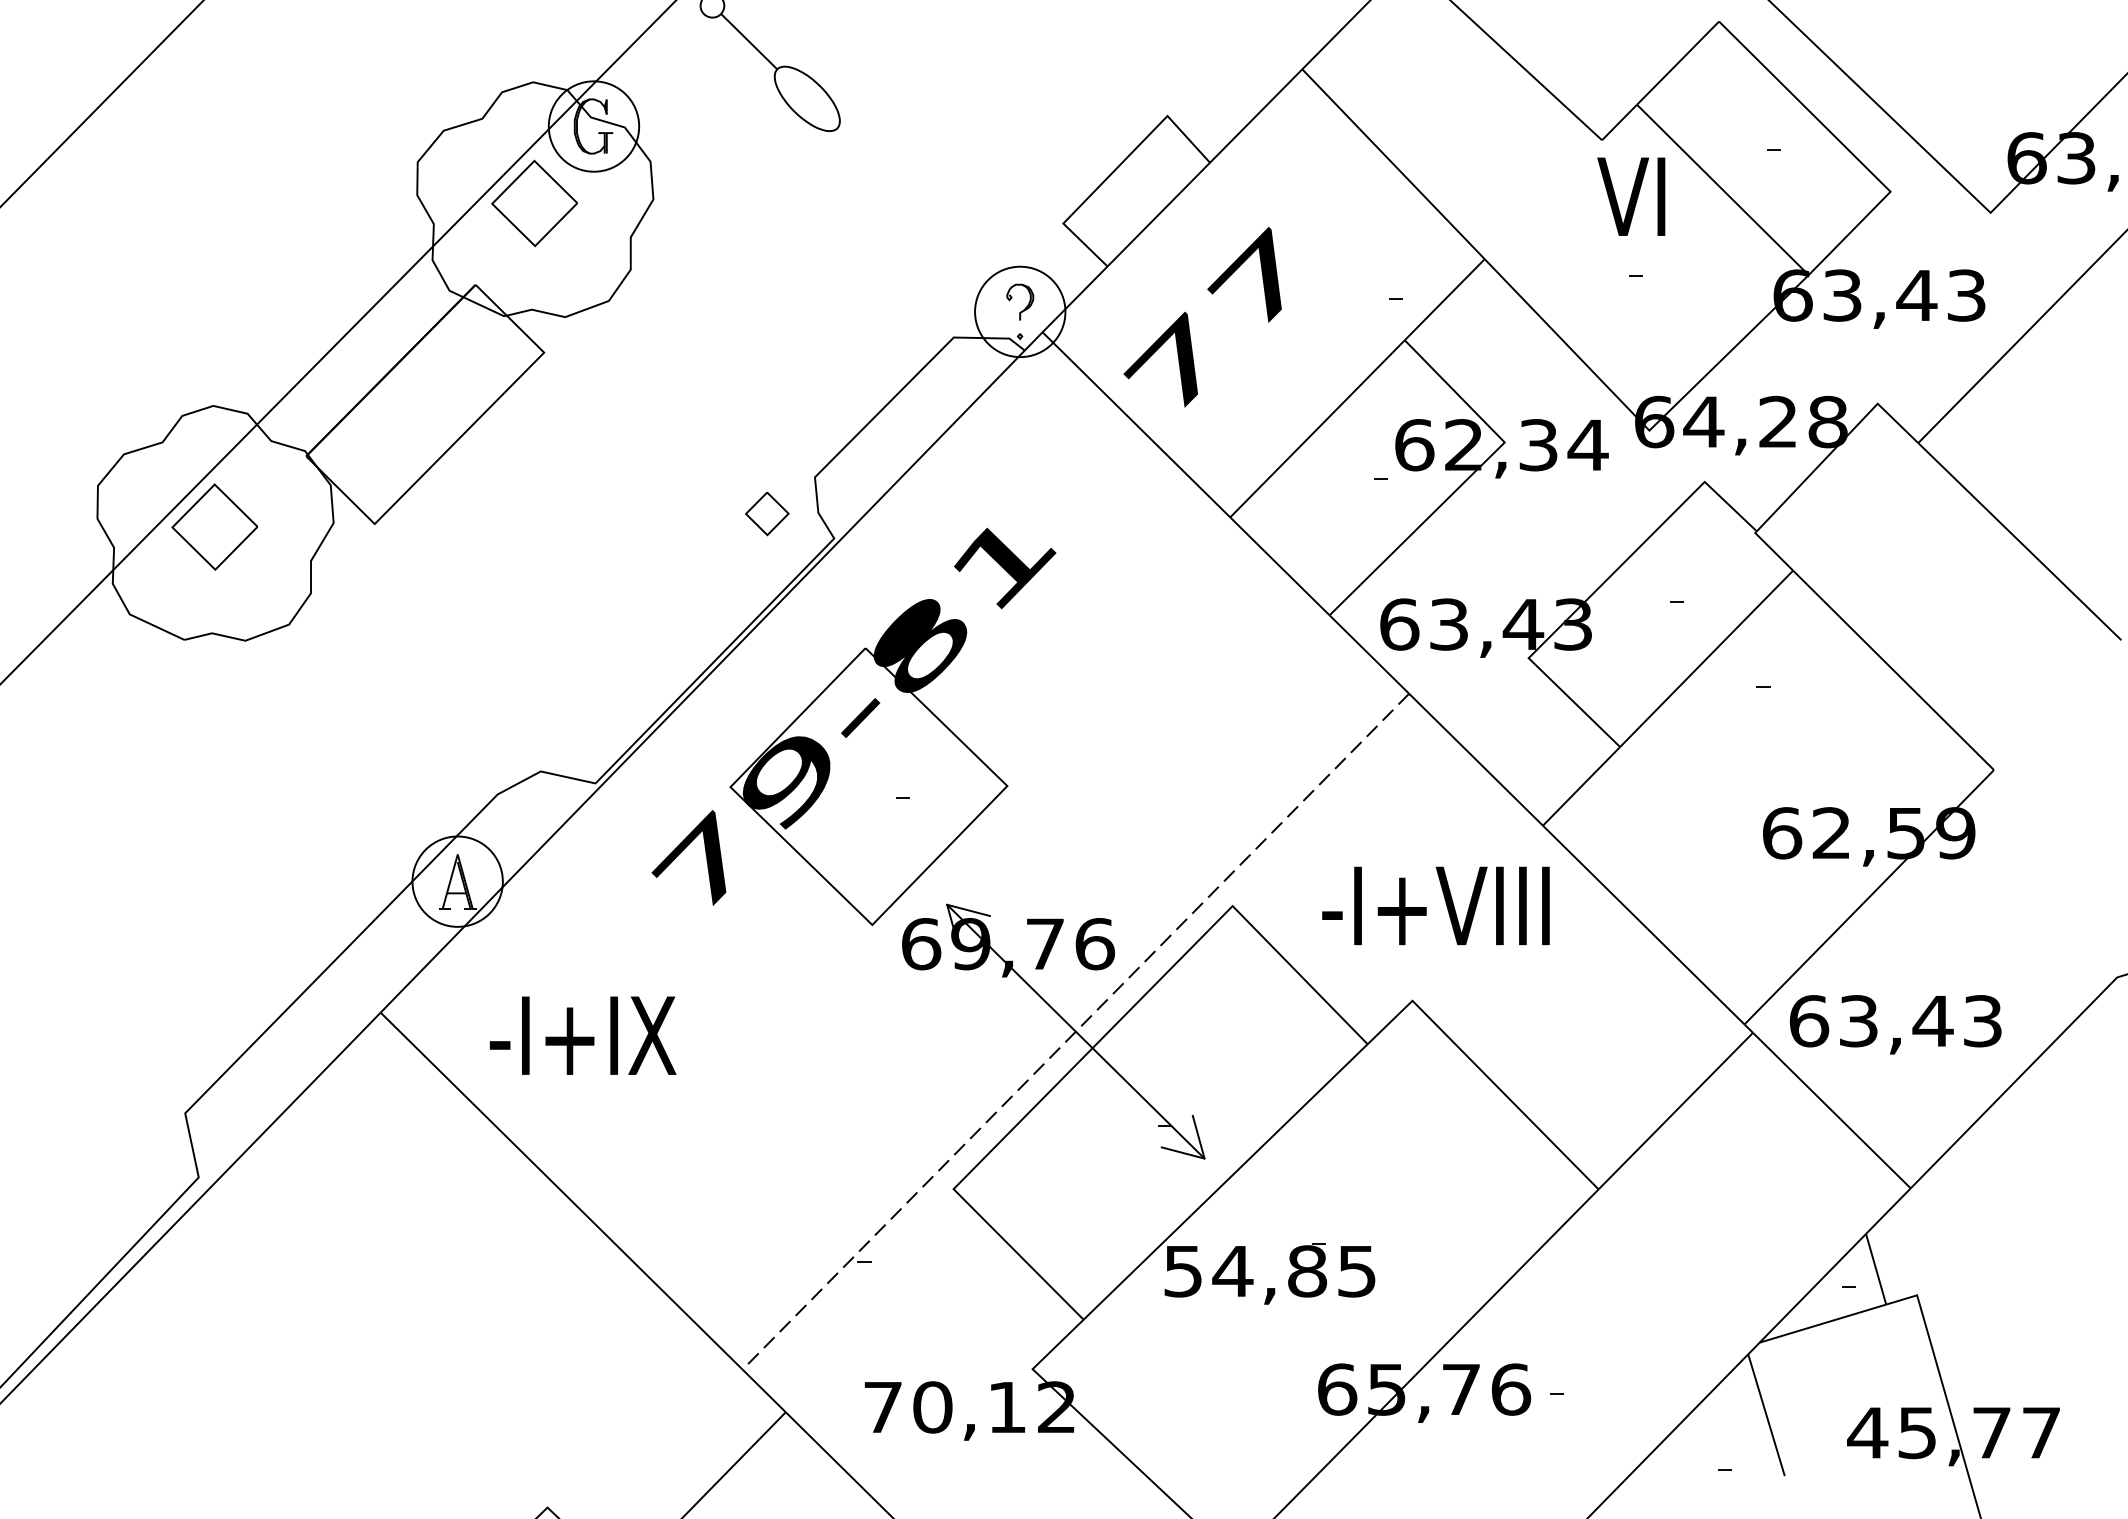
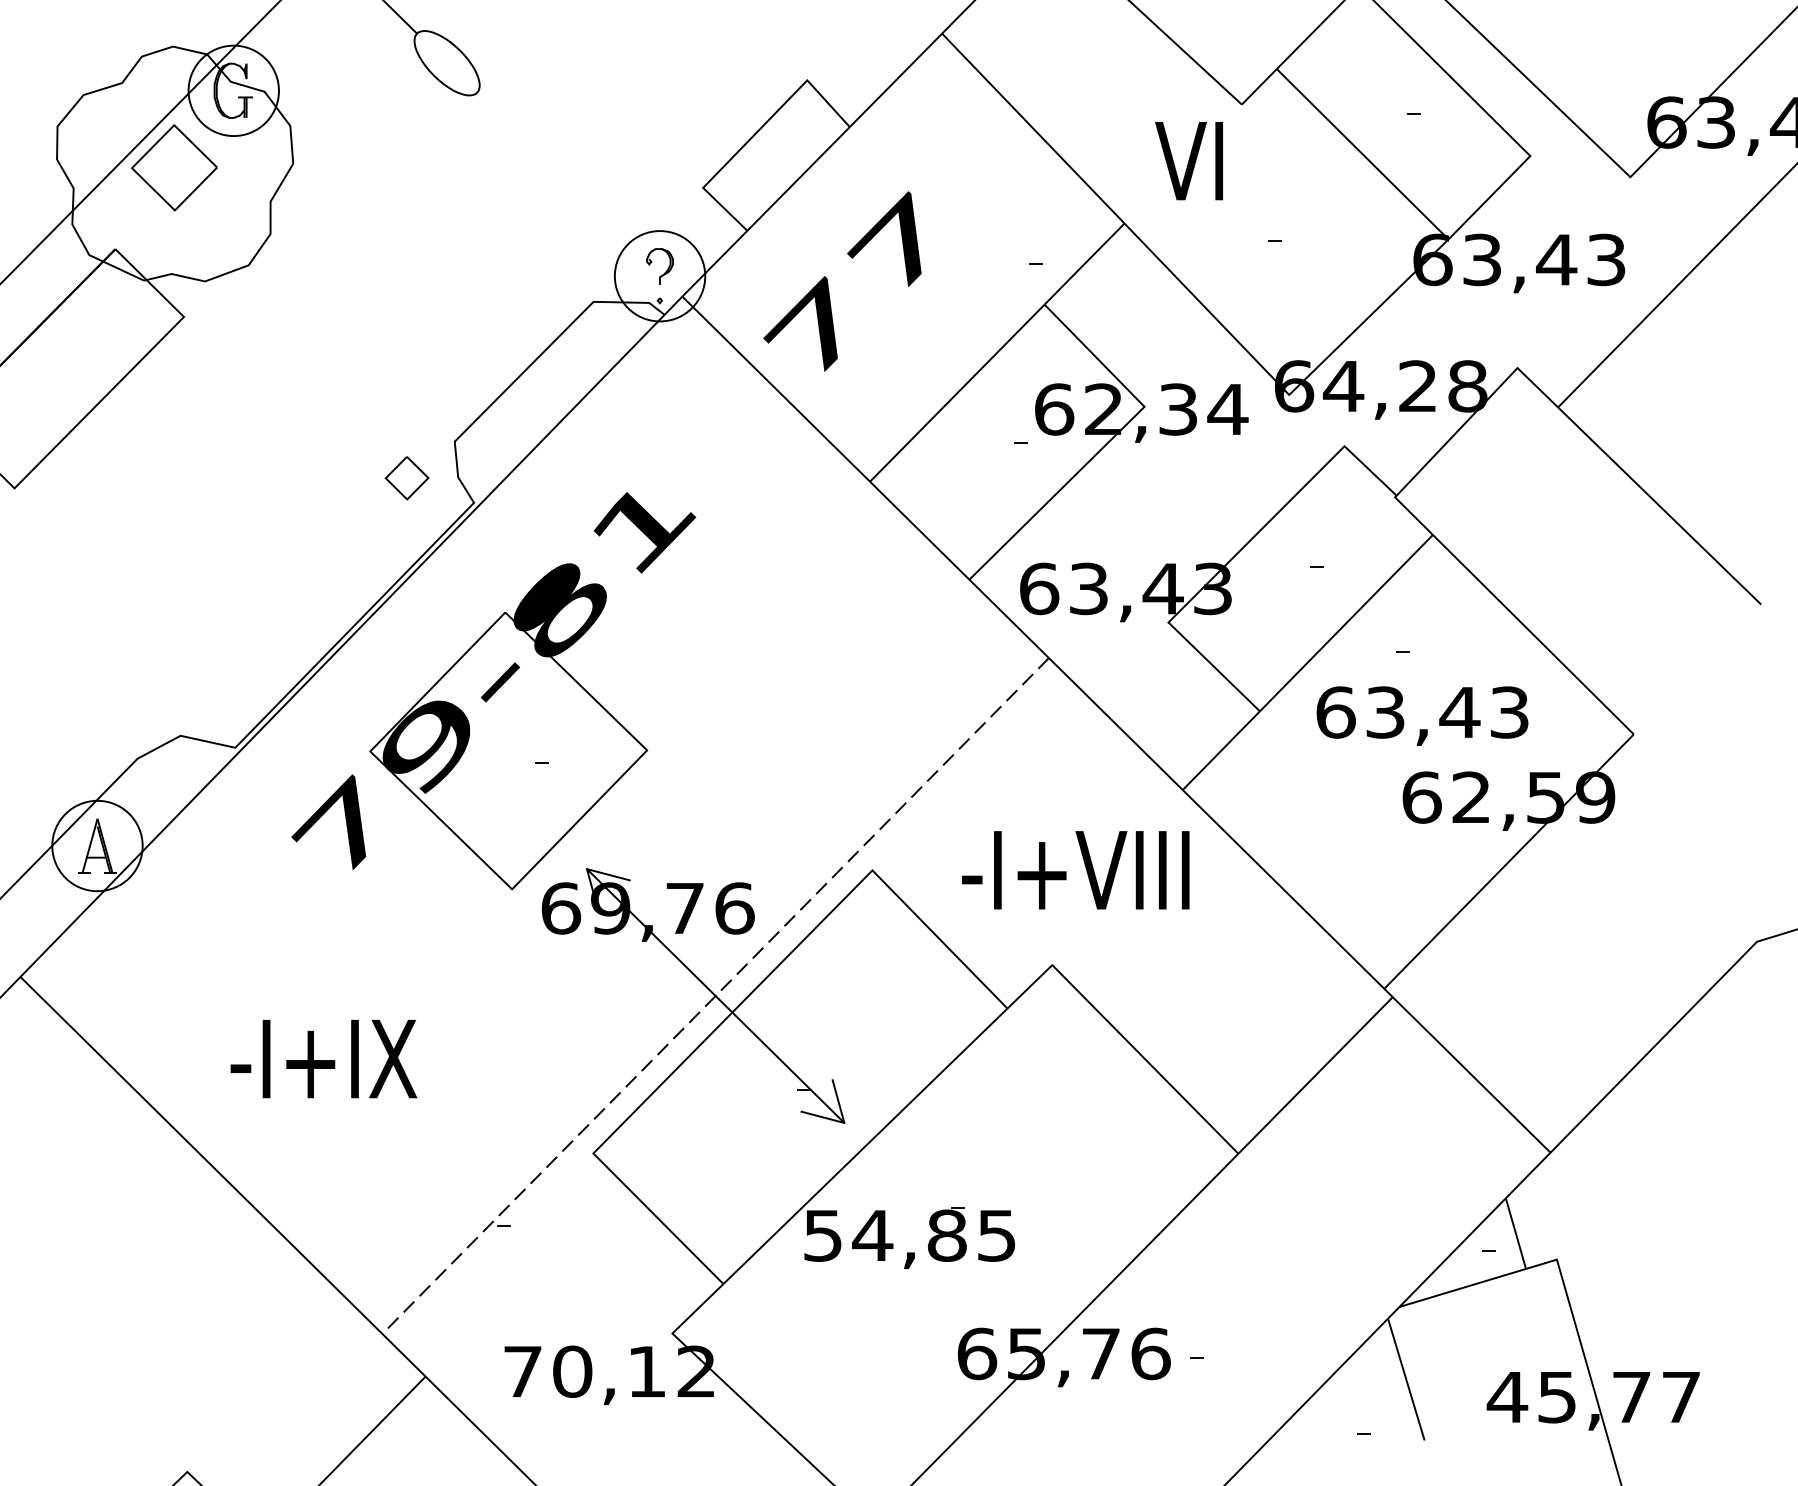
text: (1631, 196) -> (1189, 160), moved
text: (1895, 1024) -> (1422, 715), moved
text: (583, 1035) -> (324, 1058), moved

